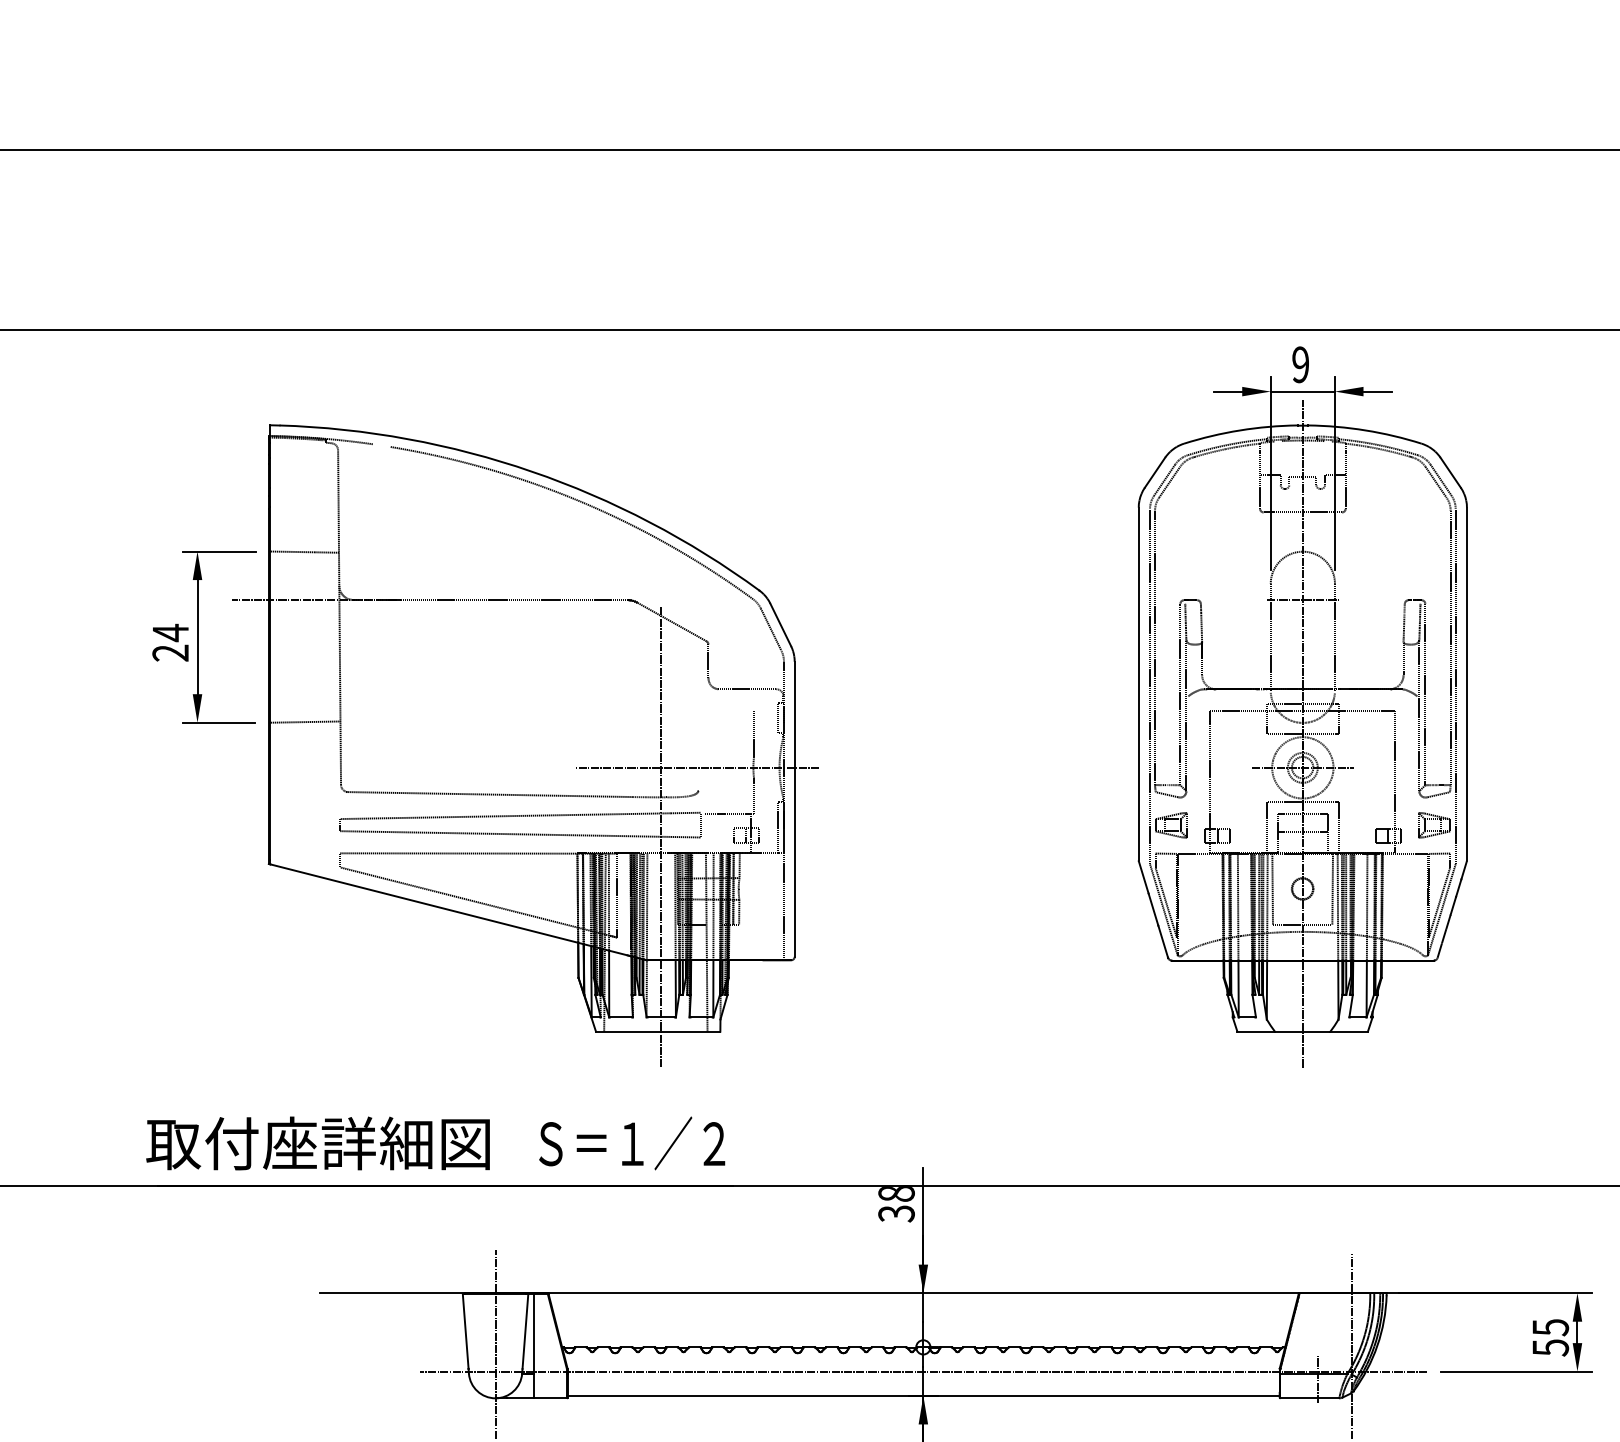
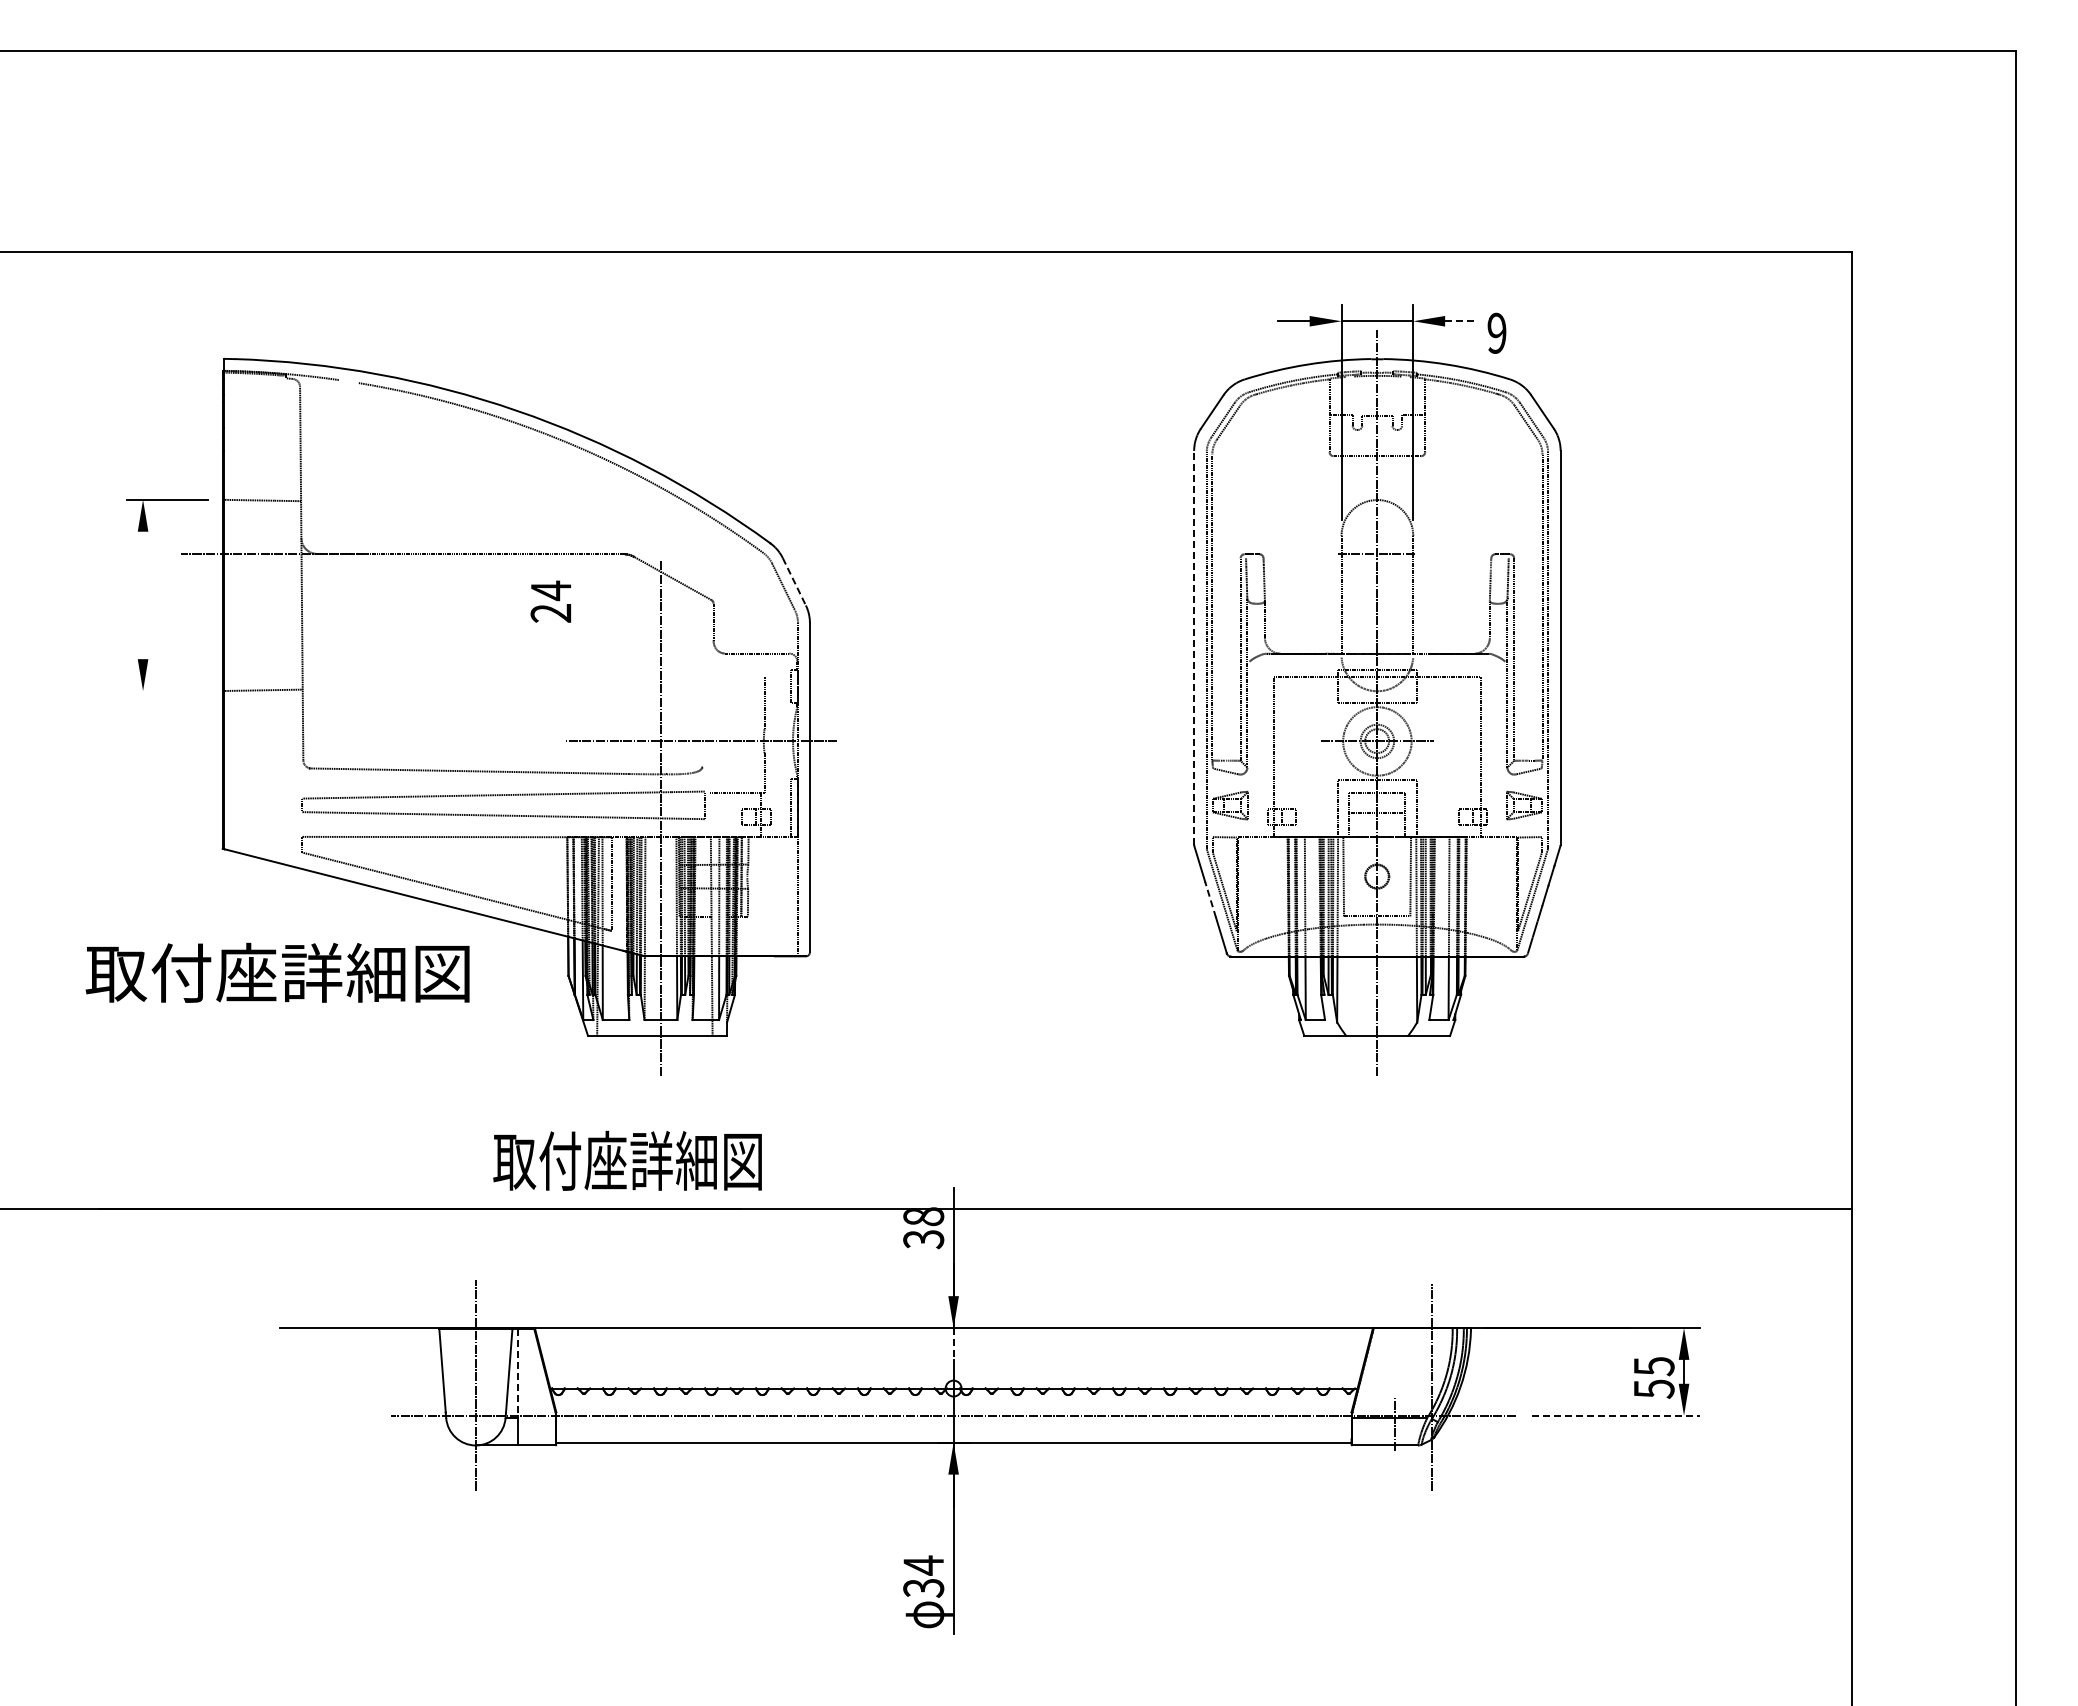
text: (1300, 364) -> (1496, 332), moved
line: (1378, 391) -> (1461, 321), solid -> dashed
line: (780, 625) -> (794, 582), solid -> dashed
line: (197, 637) -> (143, 595), removed
text: (170, 642) -> (550, 601), moved
line: (1139, 683) -> (1194, 647), solid -> dashed
line: (218, 723) -> (166, 691), removed
line: (1153, 909) -> (1210, 899), solid -> dashed
text: (317, 1143) -> (277, 972), moved
text: (631, 1143) -> (627, 1160), Ｓ＝１／２ -> 取付座詳細図
line: (923, 1307) -> (953, 1343), solid -> dashed
line: (533, 1333) -> (518, 1373), solid -> dashed
line: (1516, 1371) -> (1616, 1415), solid -> dashed

